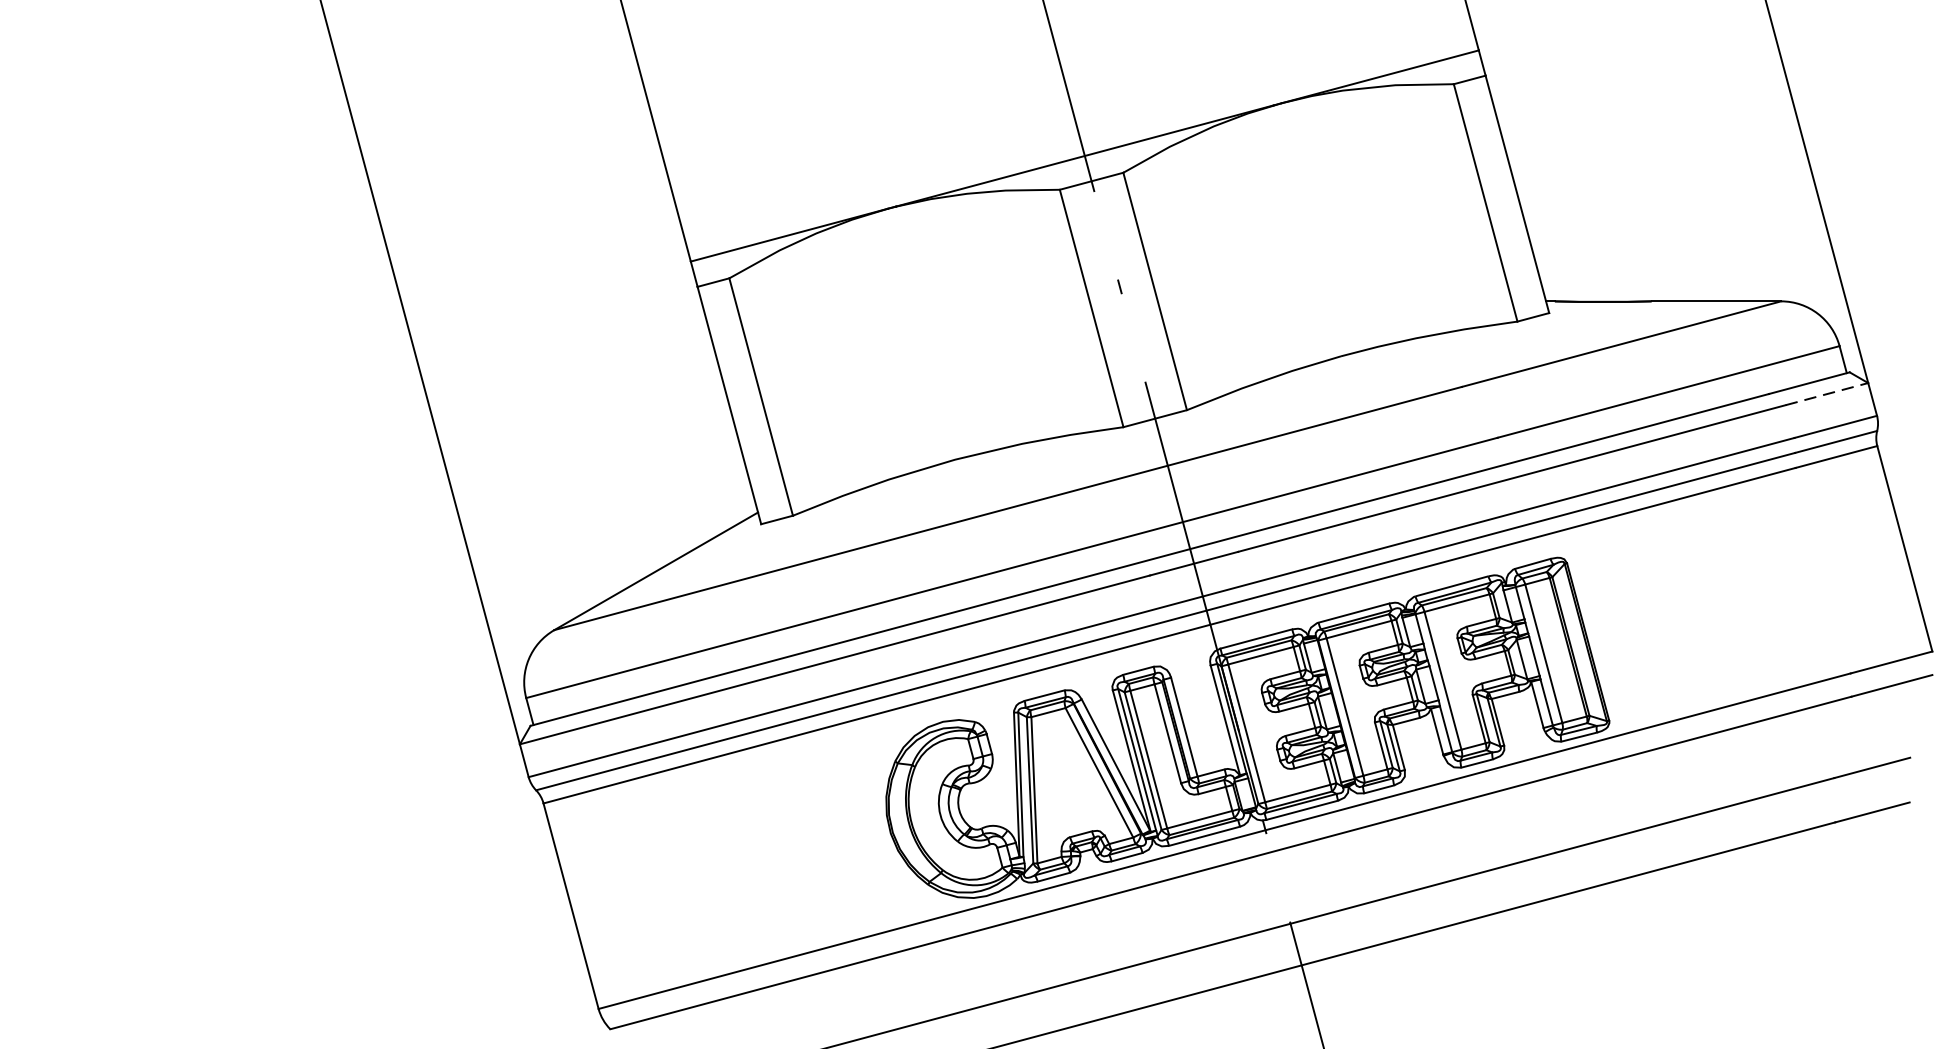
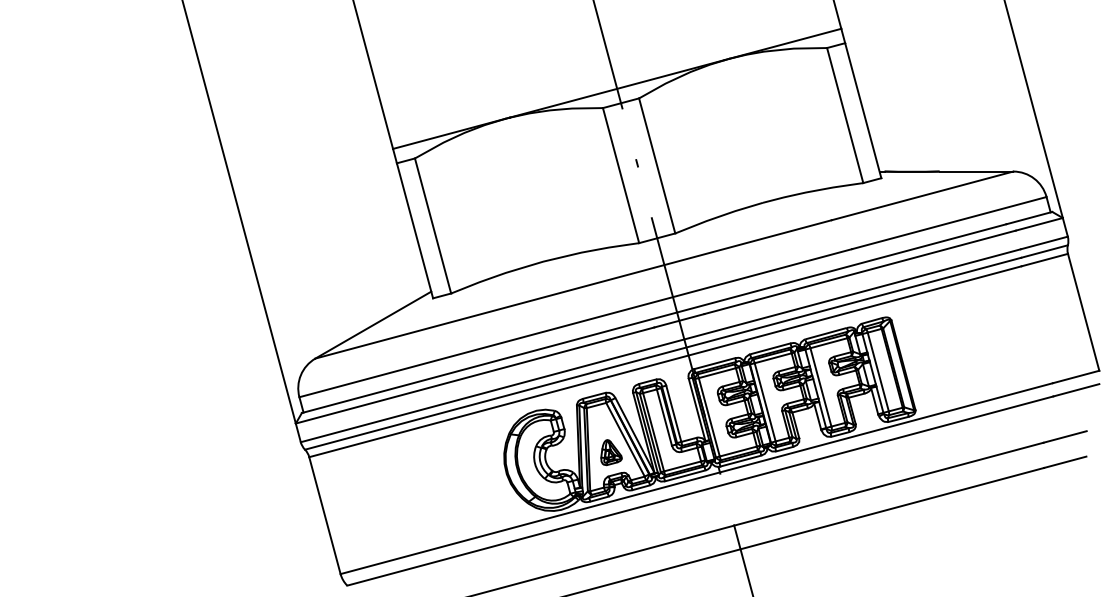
line: (1827, 394) -> (1039, 224), dashed -> solid
part: (1074, 795) -> (611, 452), added

